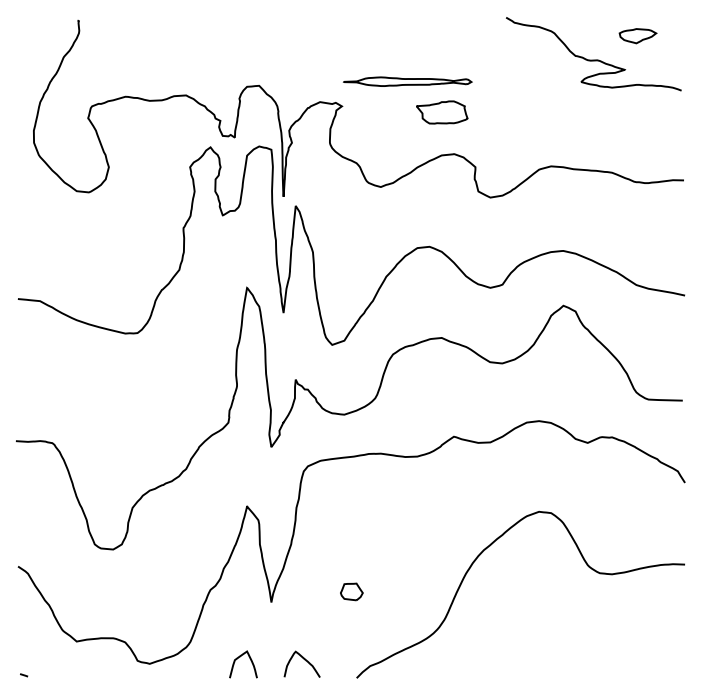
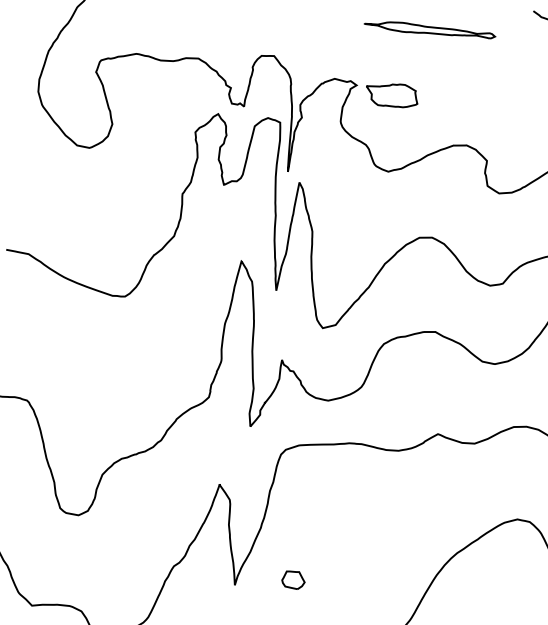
part: (407, 81) -> (429, 29), moved
part: (442, 112) -> (392, 95), moved
part: (351, 591) -> (293, 579), moved

